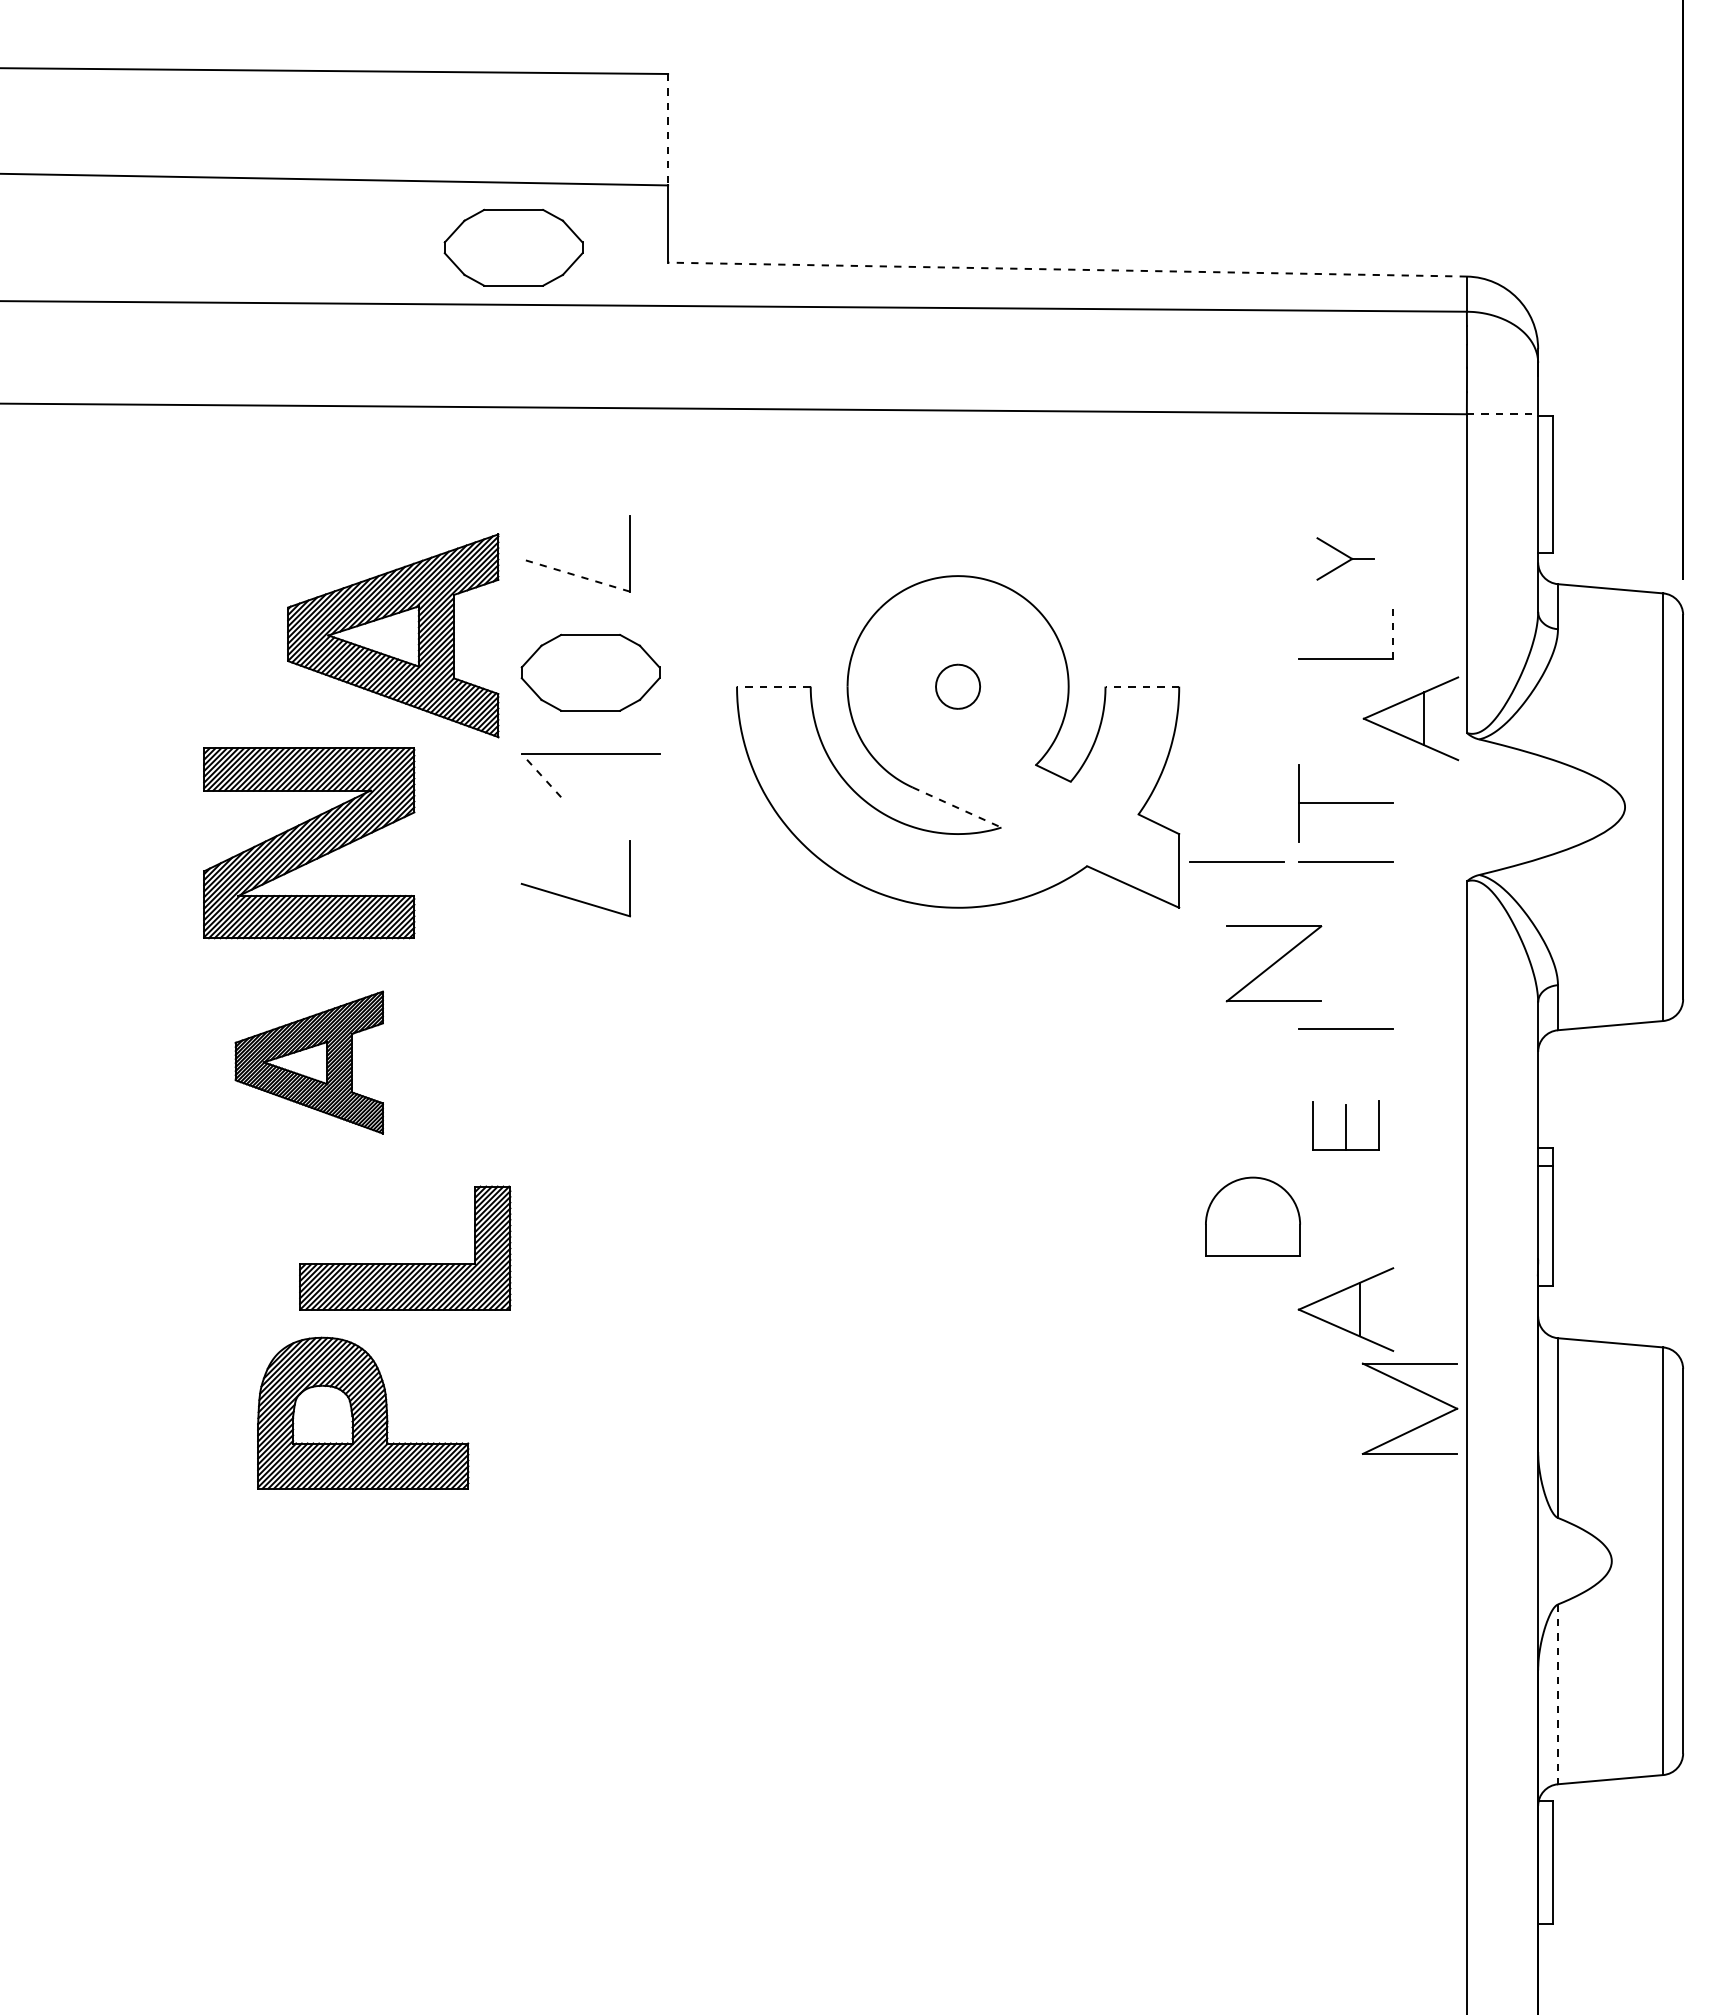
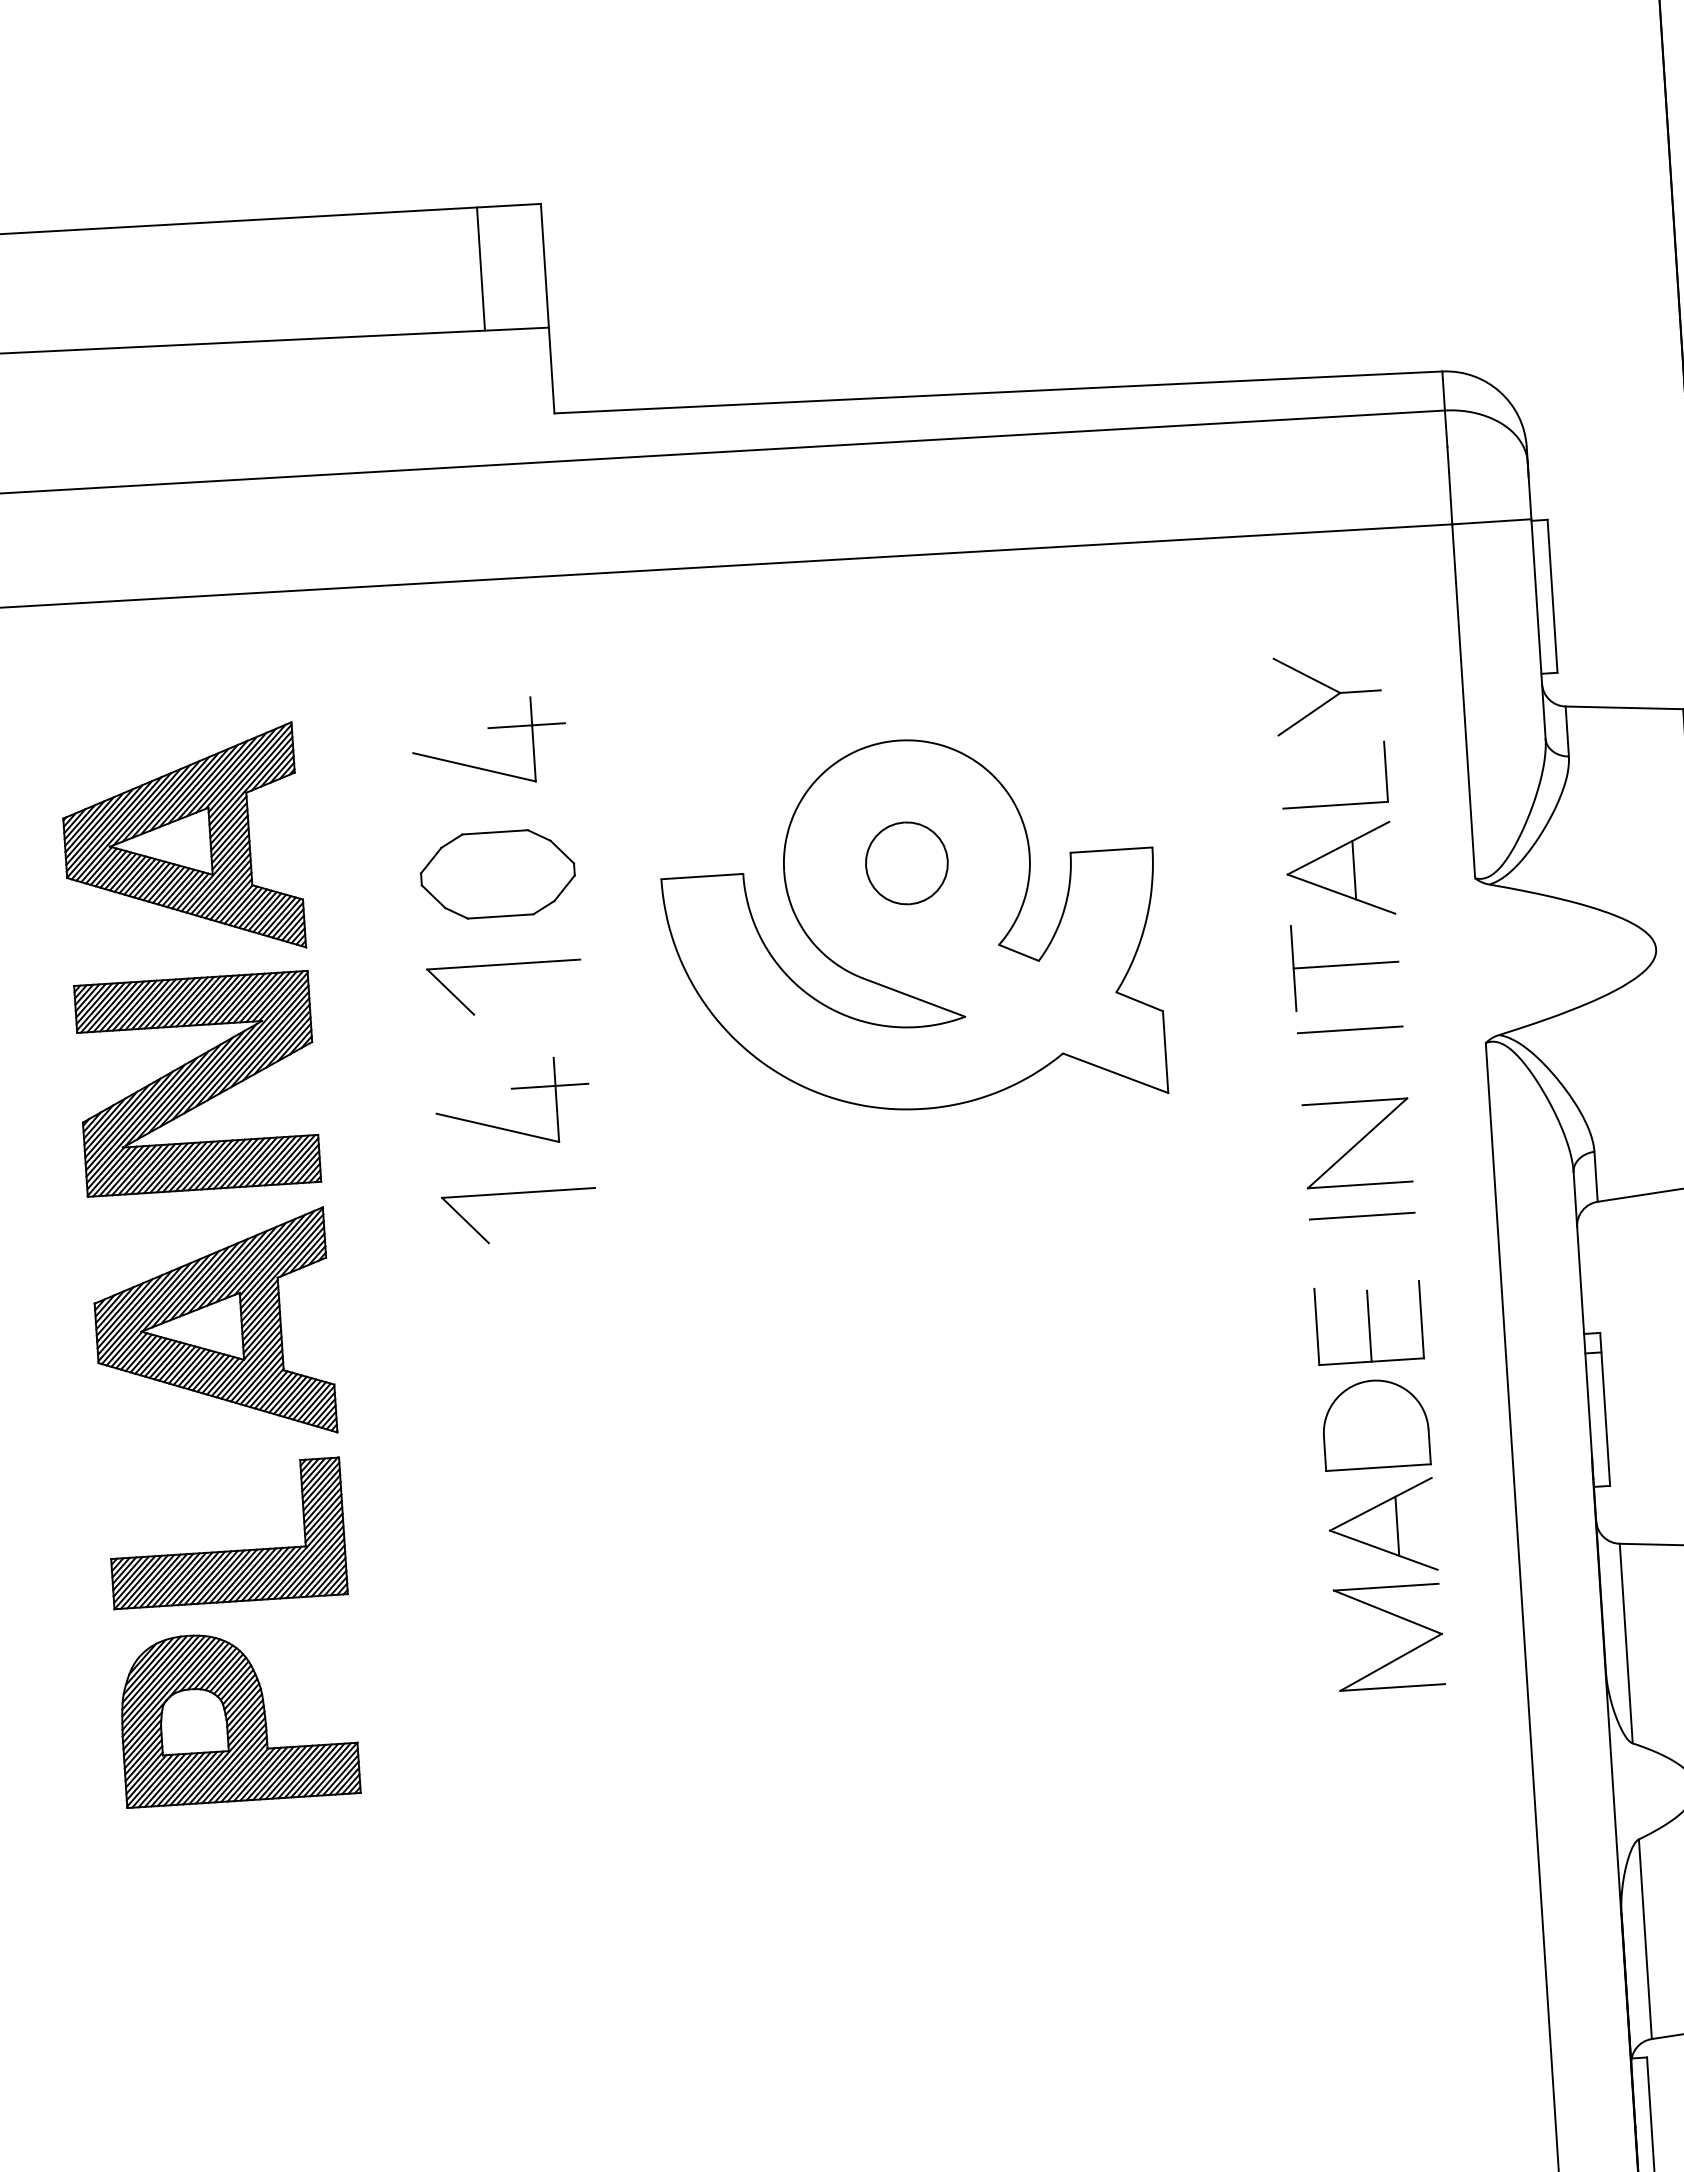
line: (610, 128) -> (480, 268), added
line: (668, 129) -> (545, 265), dashed -> solid
part: (513, 247) -> (381, 407), removed
line: (1067, 269) -> (998, 392), dashed -> solid
line: (1502, 414) -> (1491, 522), dashed -> solid
line: (624, 541) -> (526, 726), added
part: (1345, 558) -> (1327, 693), size x1.67
line: (575, 575) -> (474, 767), dashed -> solid
line: (1393, 631) -> (1386, 770), dashed -> solid
part: (393, 635) -> (182, 842), moved
line: (773, 686) -> (701, 876), dashed -> solid
part: (957, 686) -> (906, 863), size x1.67
line: (1142, 686) -> (1111, 849), dashed -> solid
part: (1410, 718) -> (1339, 870), moved
line: (541, 775) -> (450, 991), dashed -> solid
line: (957, 807) -> (914, 997), dashed -> solid
line: (1236, 861) -> (1228, 1037), removed
line: (624, 865) -> (549, 1085), added
part: (590, 960) -> (518, 1193), added
part: (1273, 963) -> (1356, 1142), moved
part: (309, 1062) -> (213, 1327), size x1.43
part: (1345, 1125) -> (1368, 1322), size x1.43
part: (1252, 1216) -> (1375, 1423), moved
part: (405, 1263) -> (228, 1550), moved
part: (1418, 1391) -> (1397, 1617), moved
part: (363, 1412) -> (238, 1715), moved
line: (1558, 1694) -> (1645, 1939), dashed -> solid

